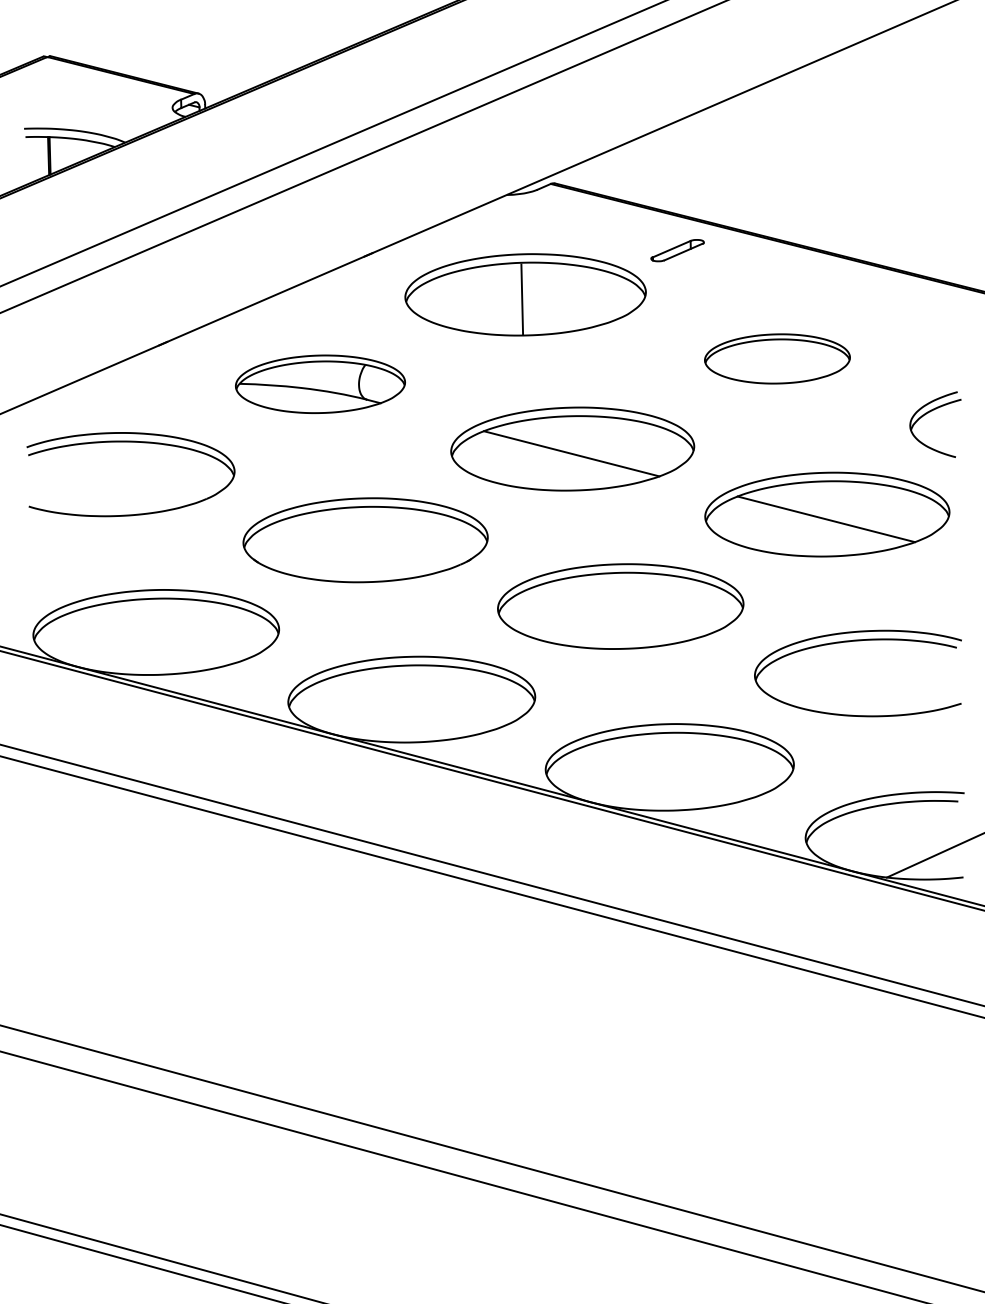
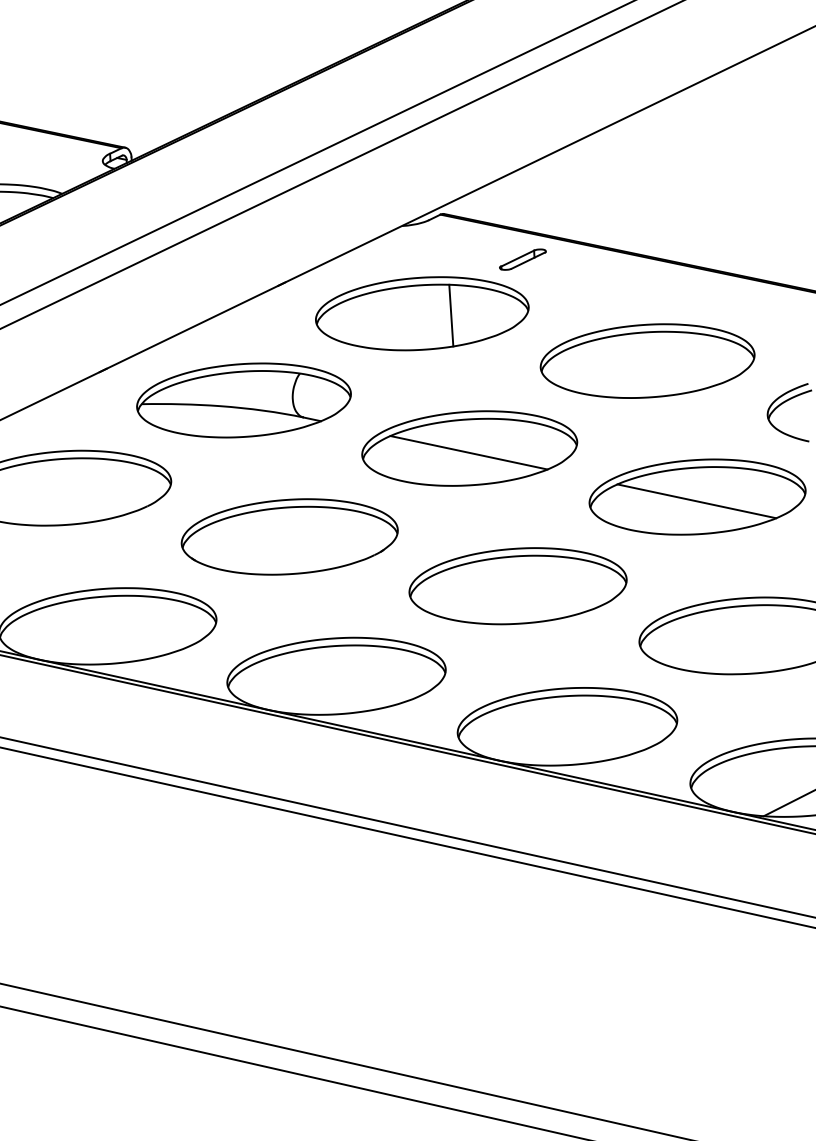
part: (677, 250) -> (522, 259), moved
line: (522, 299) -> (451, 315), moved
part: (777, 358) -> (647, 360), size x1.67
part: (320, 384) -> (244, 400), size x1.43

